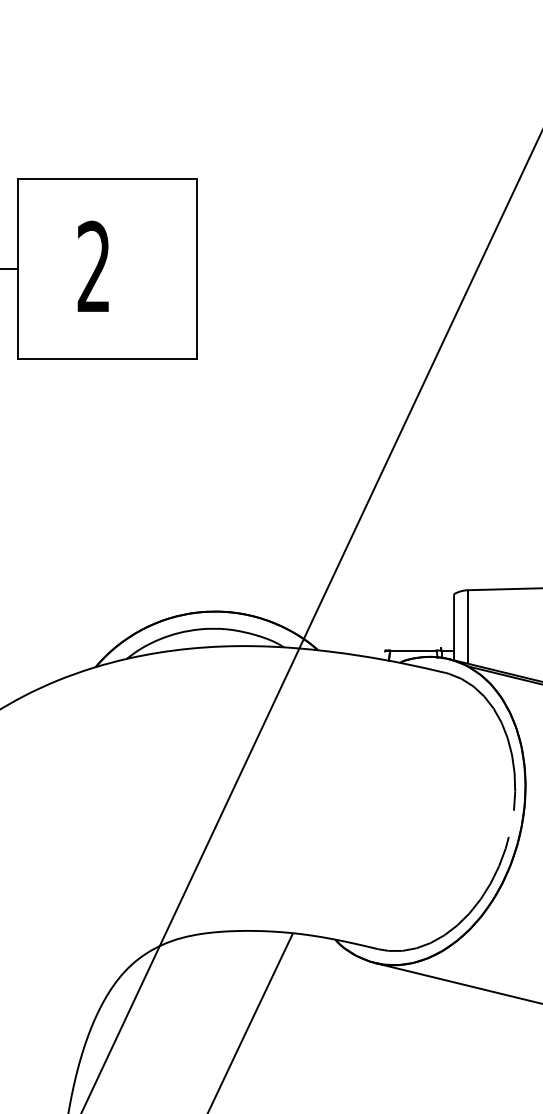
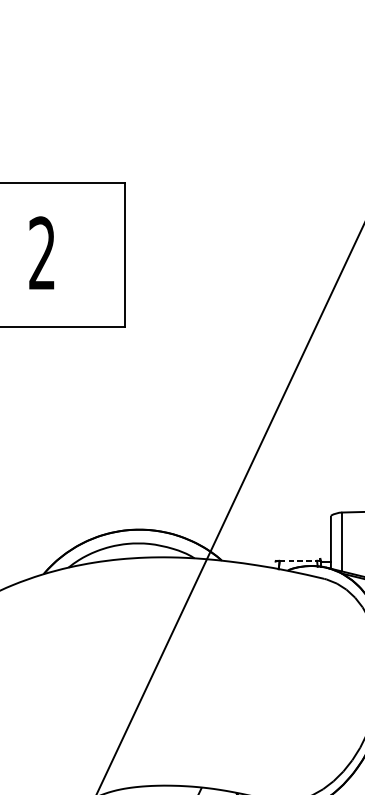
line: (413, 650) -> (298, 560), solid -> dashed

